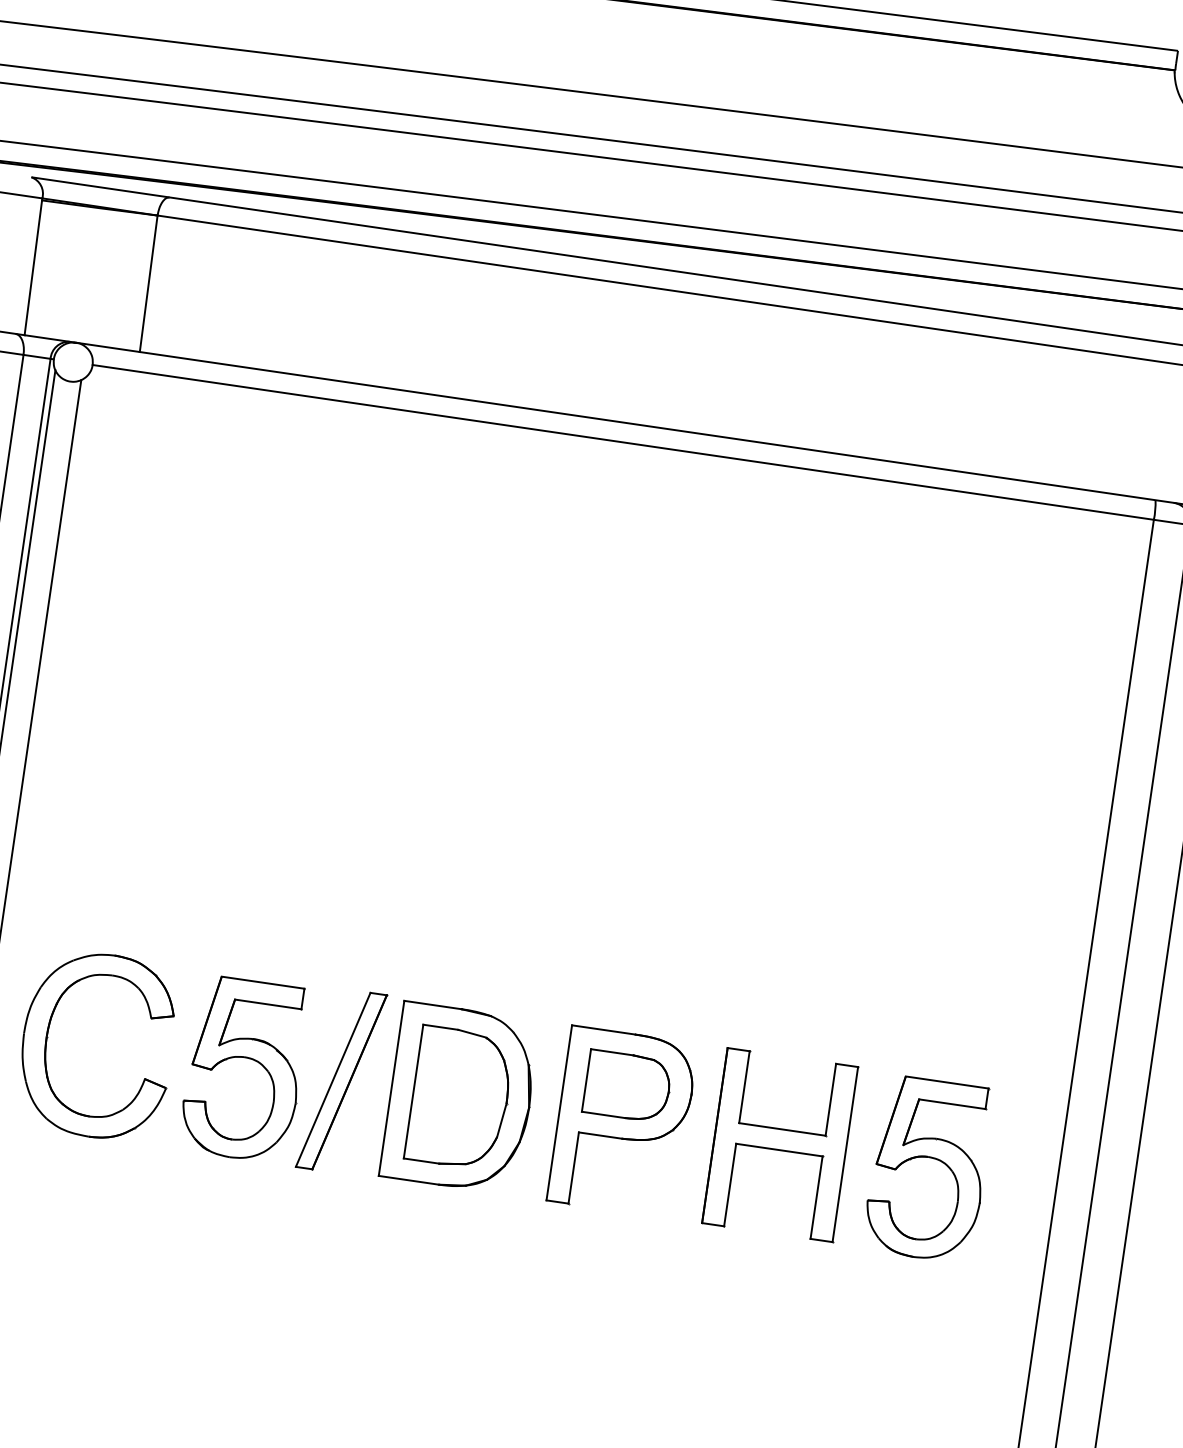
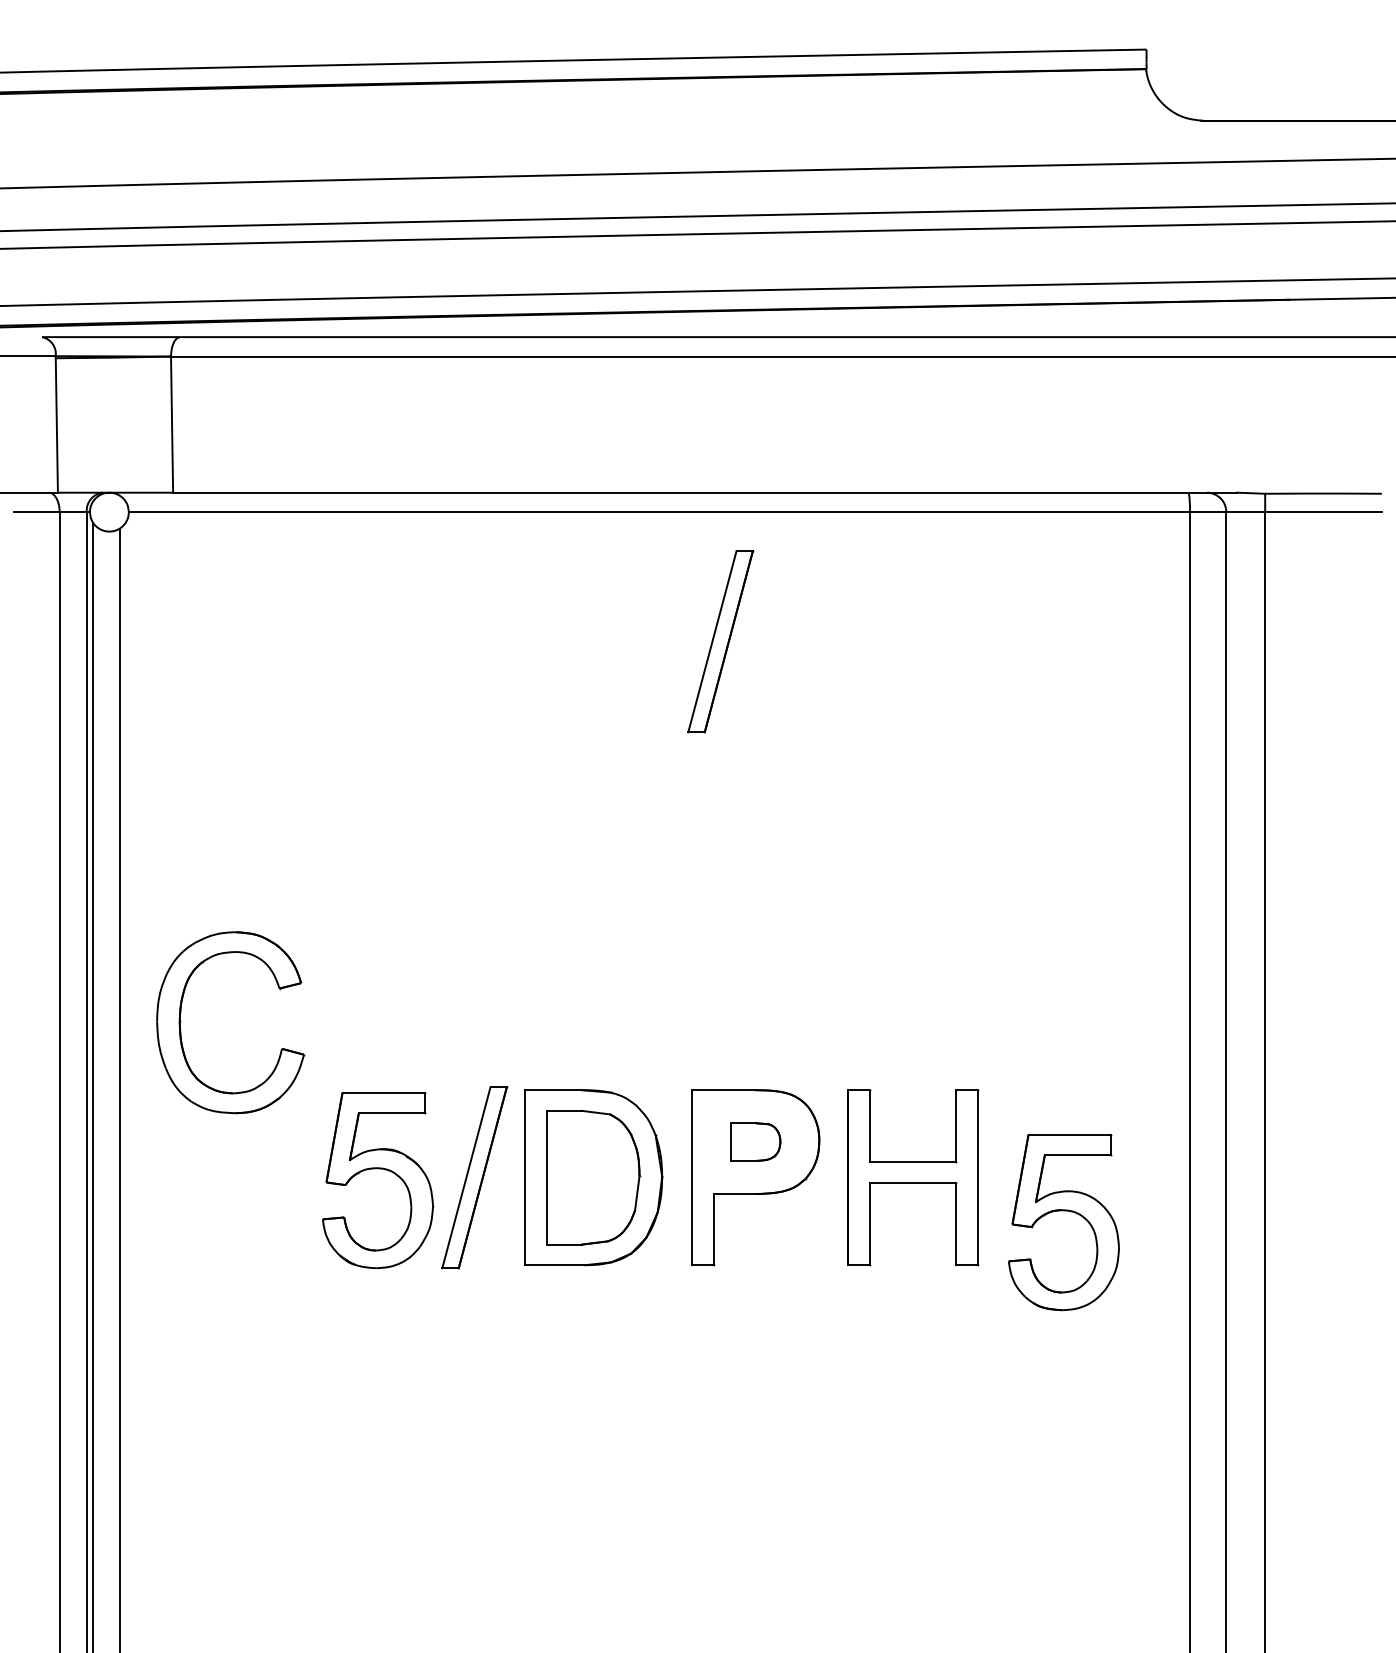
part: (665, 580) -> (720, 641), added
part: (48, 1037) -> (181, 1021), moved
part: (627, 1085) -> (755, 1141), size x0.6
part: (929, 1158) -> (1063, 1211), moved

